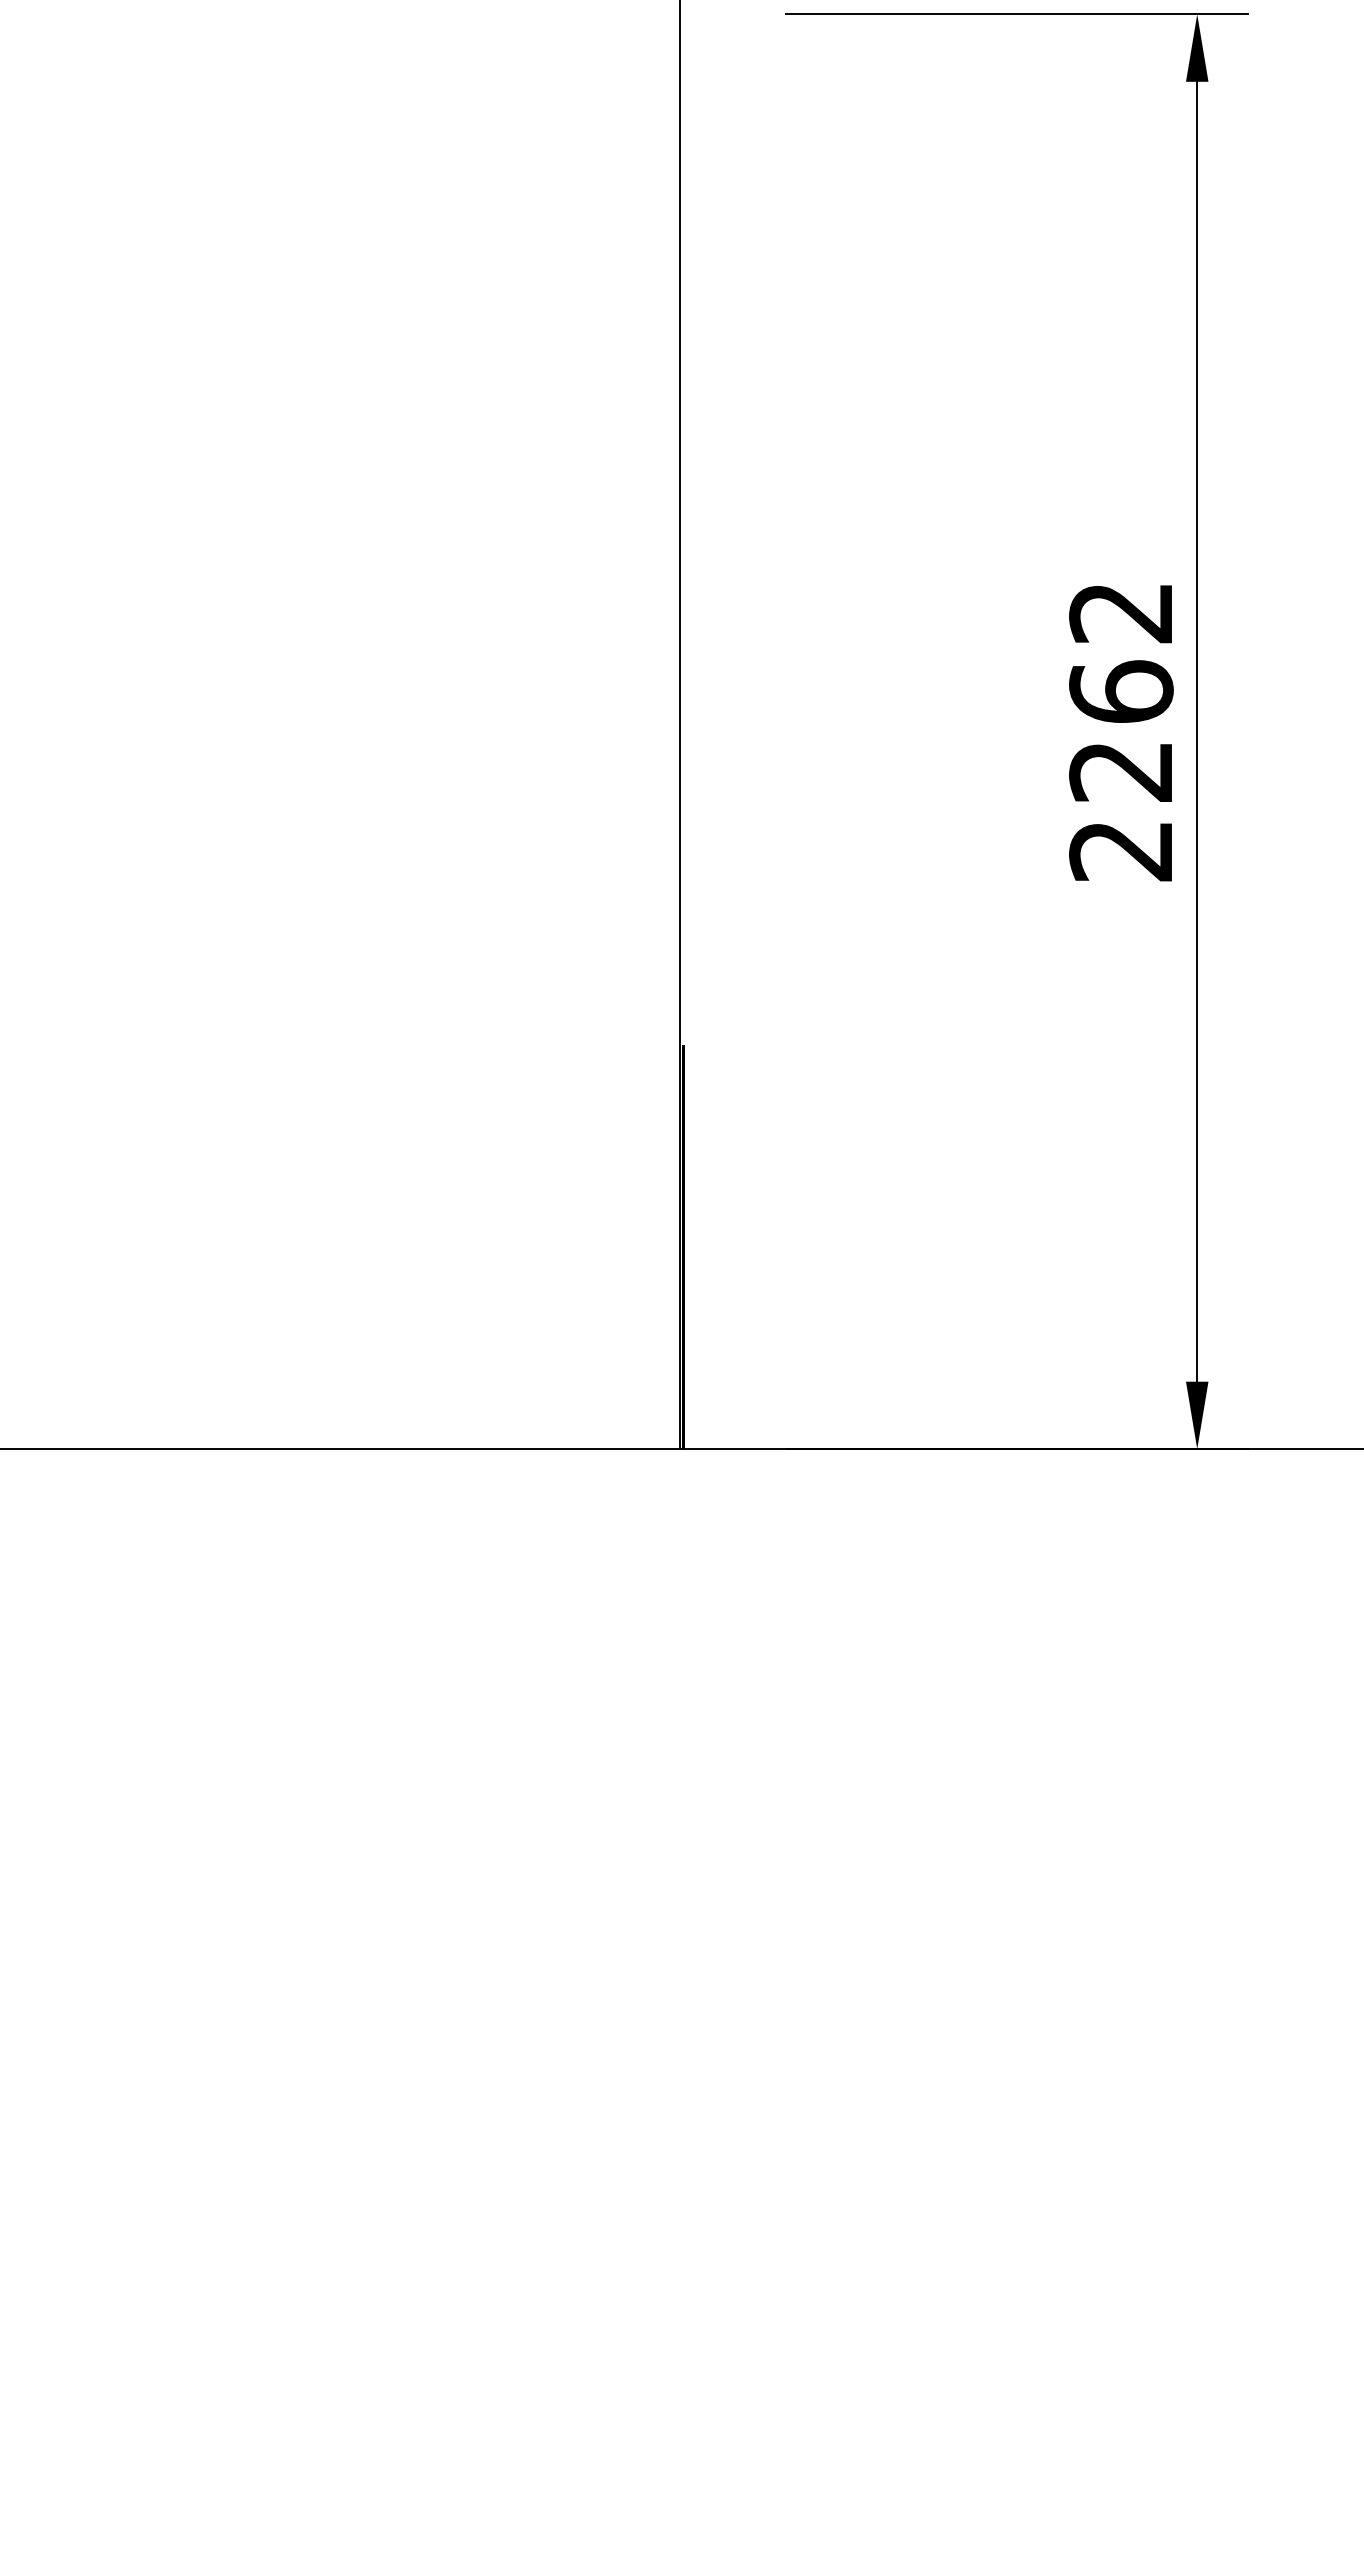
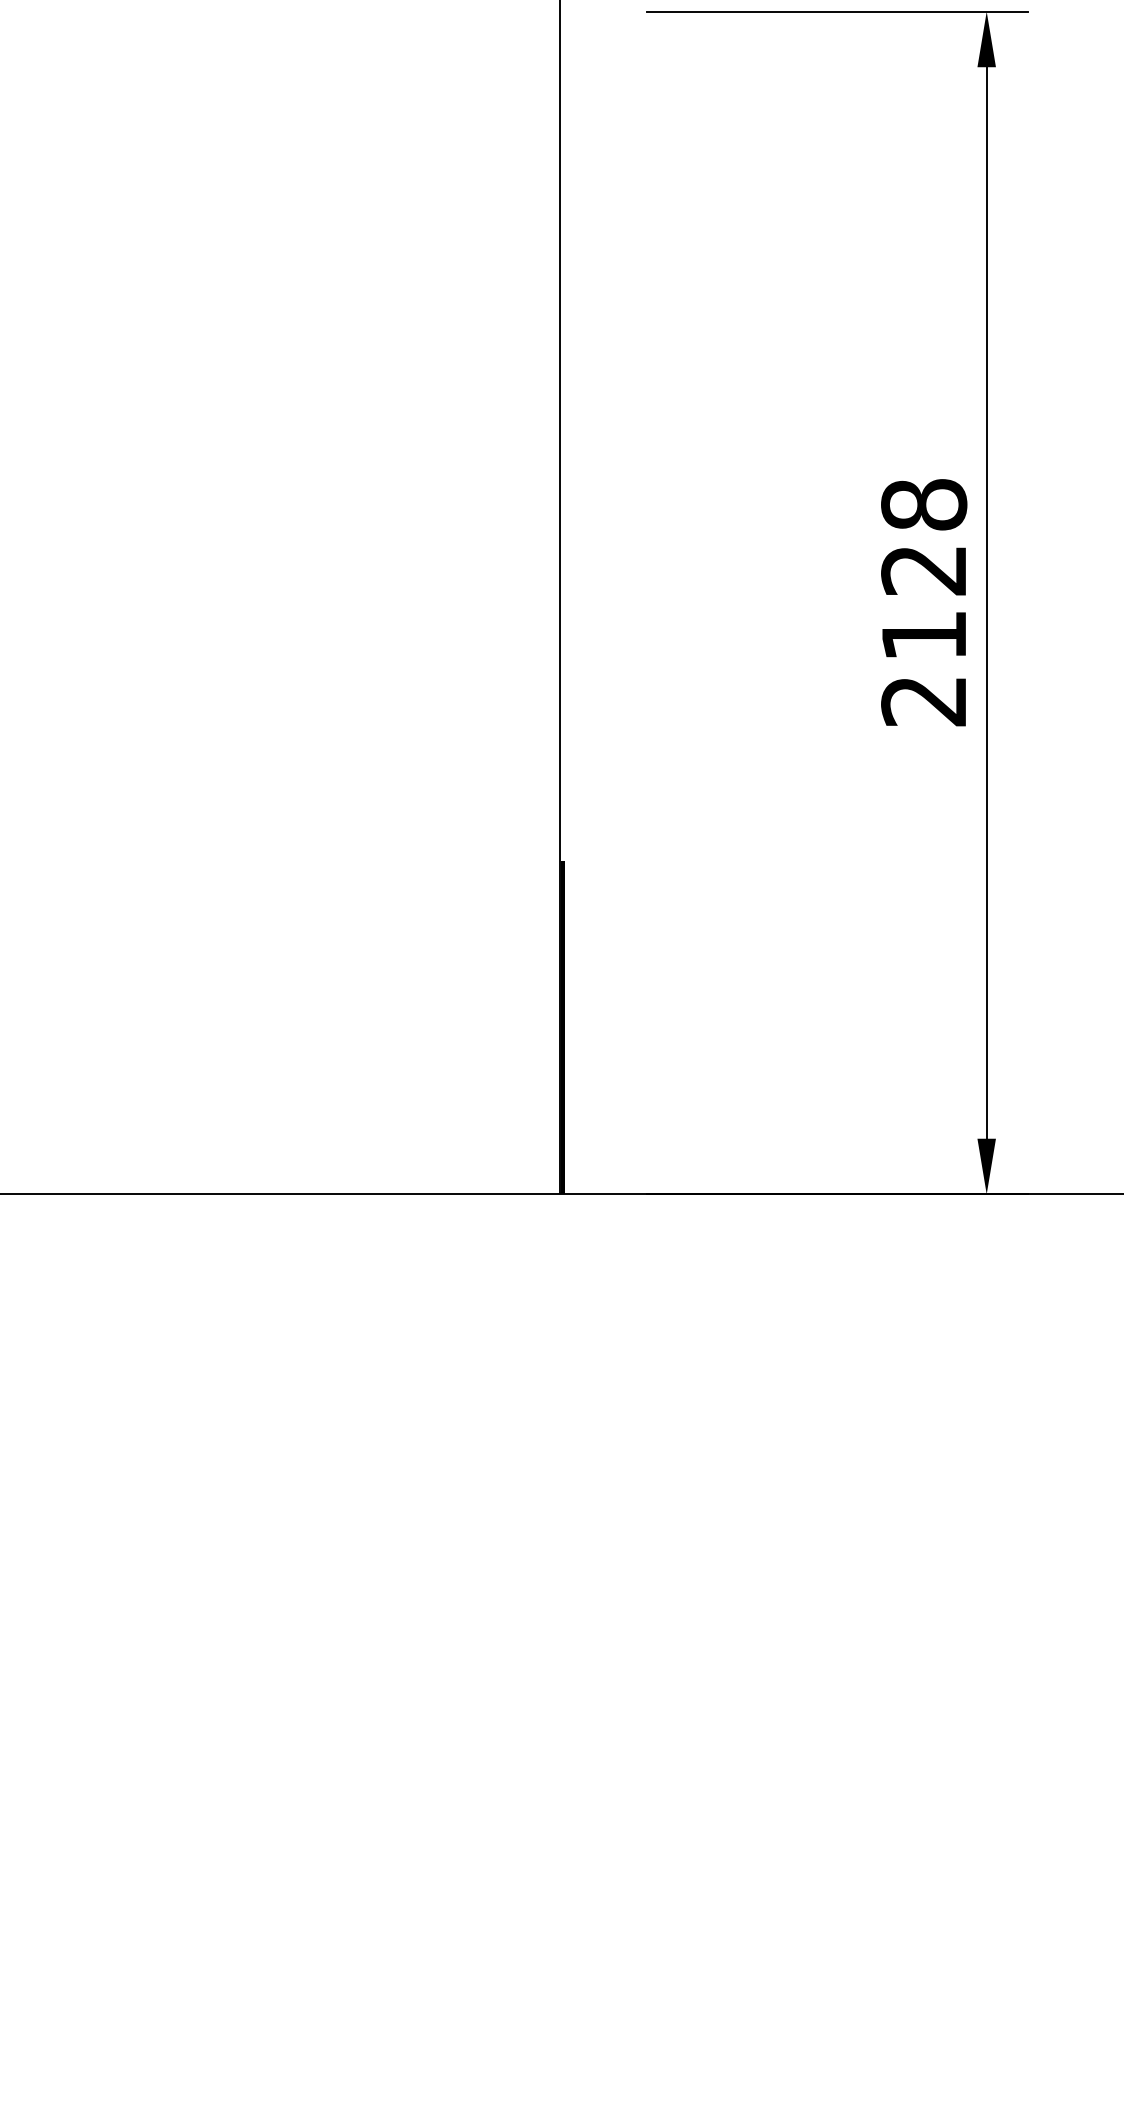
text: (1121, 691) -> (924, 569), 2262 -> 2128

